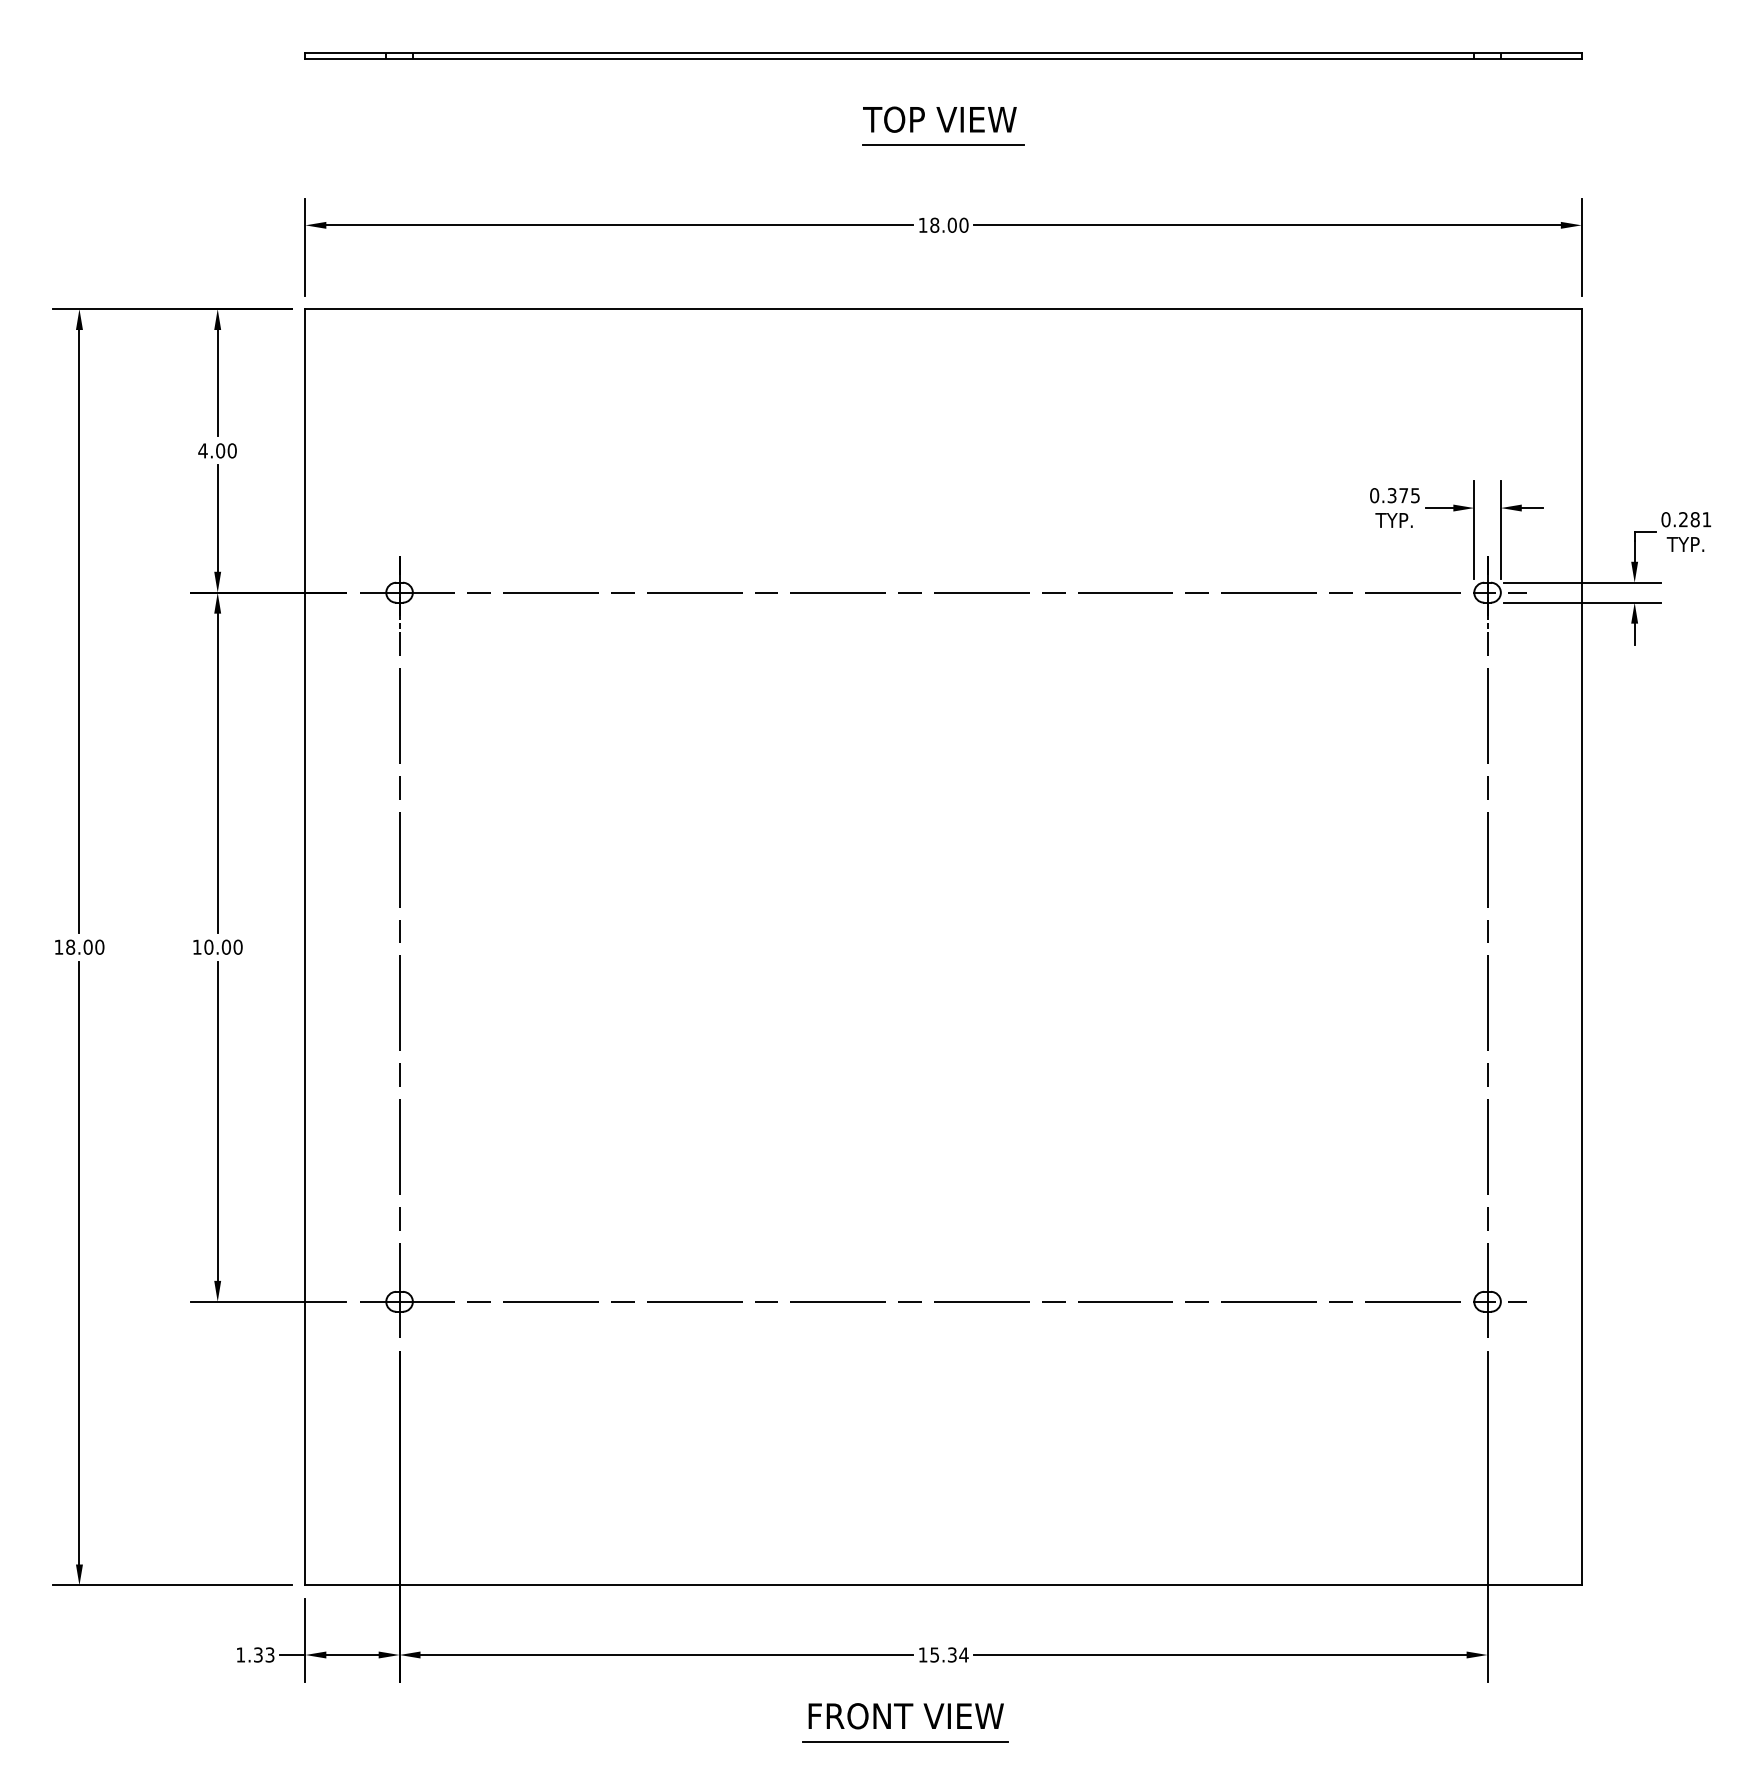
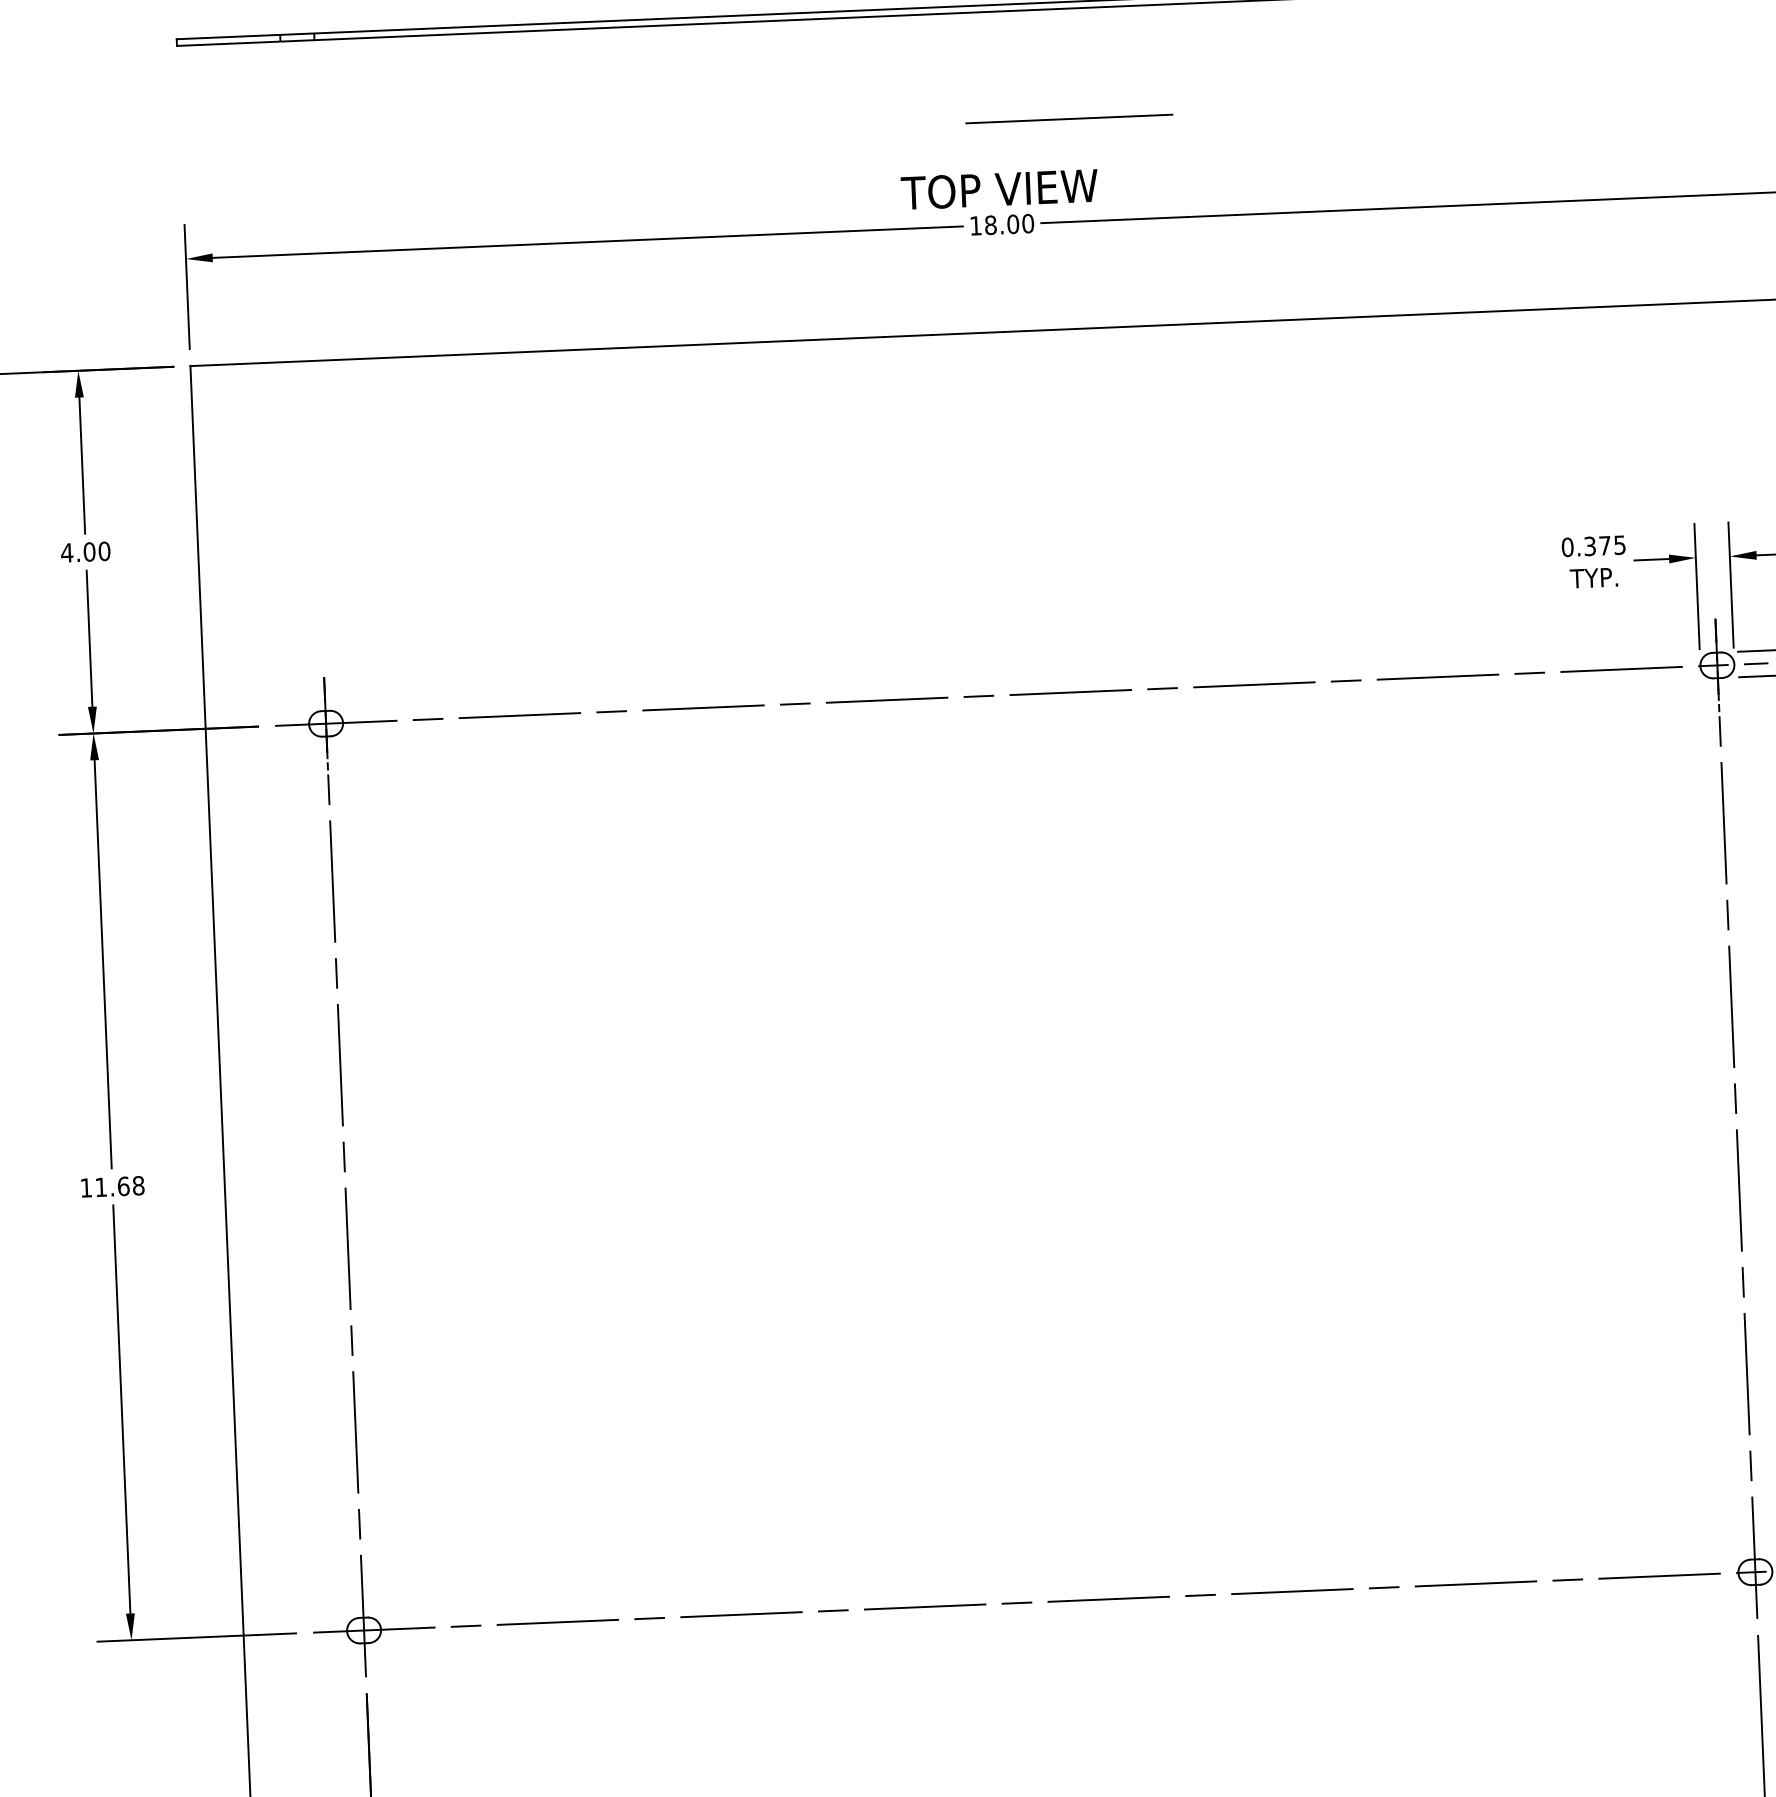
text: (939, 119) -> (999, 189), moved
line: (943, 144) -> (1069, 118), moved
text: (223, 946) -> (119, 1185), 10.00 -> 11.68

